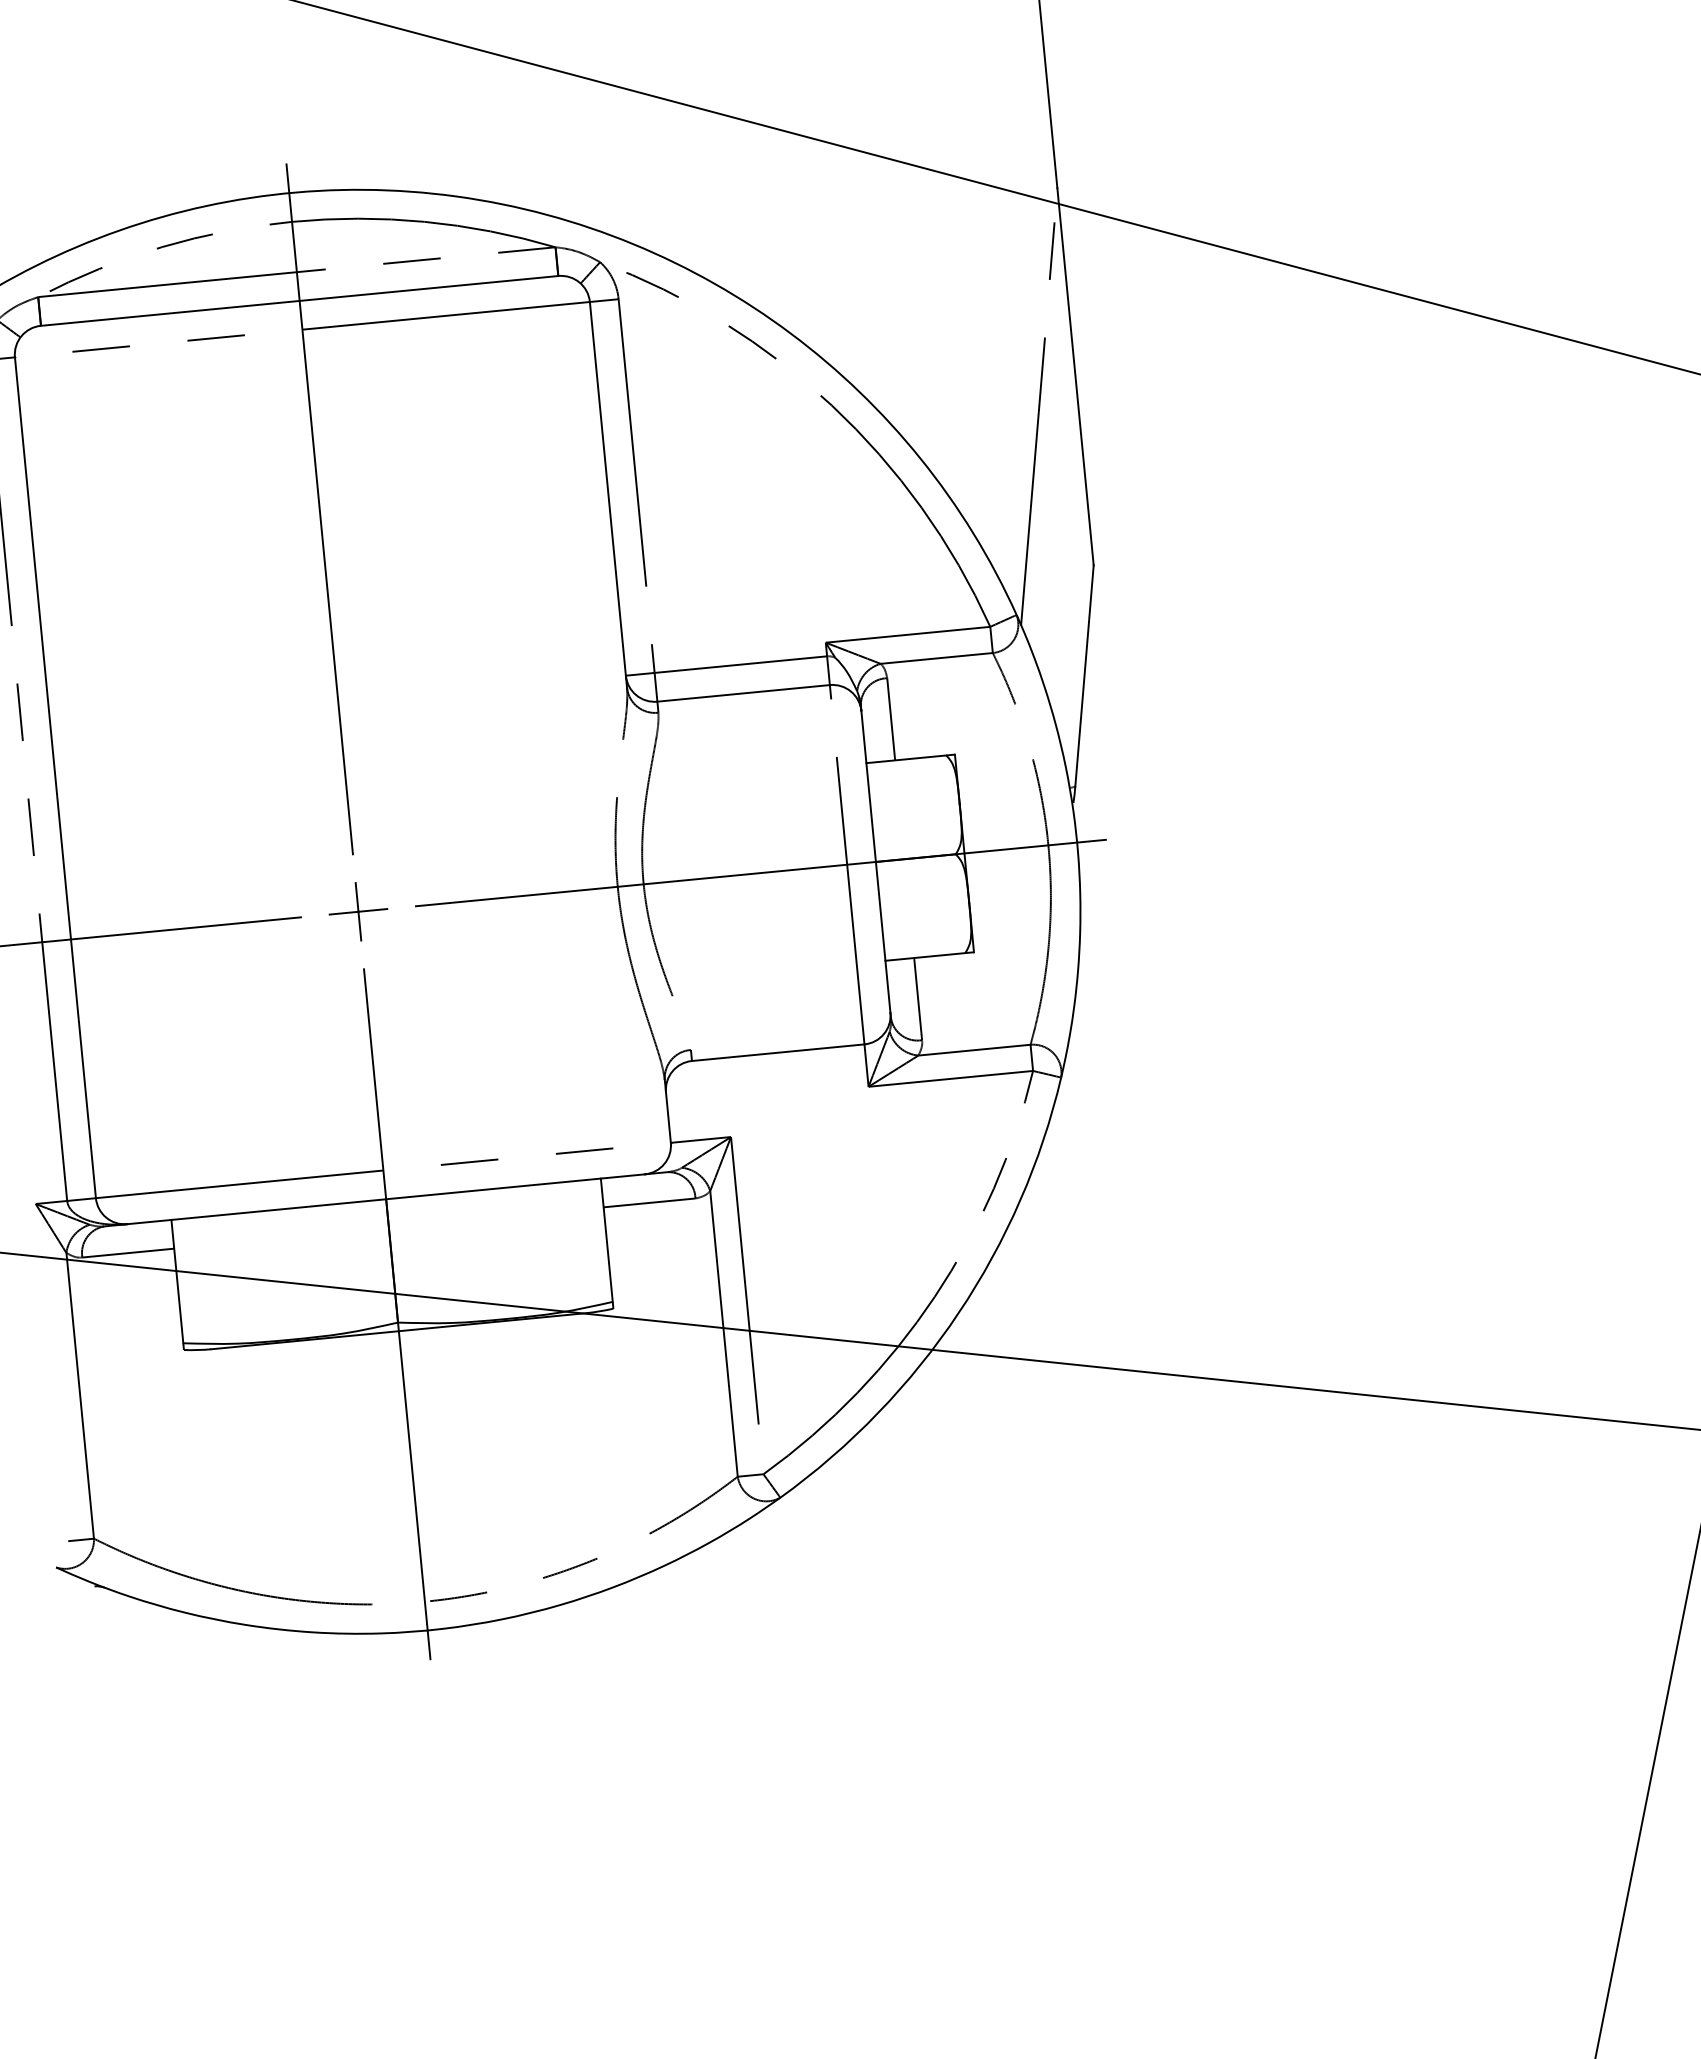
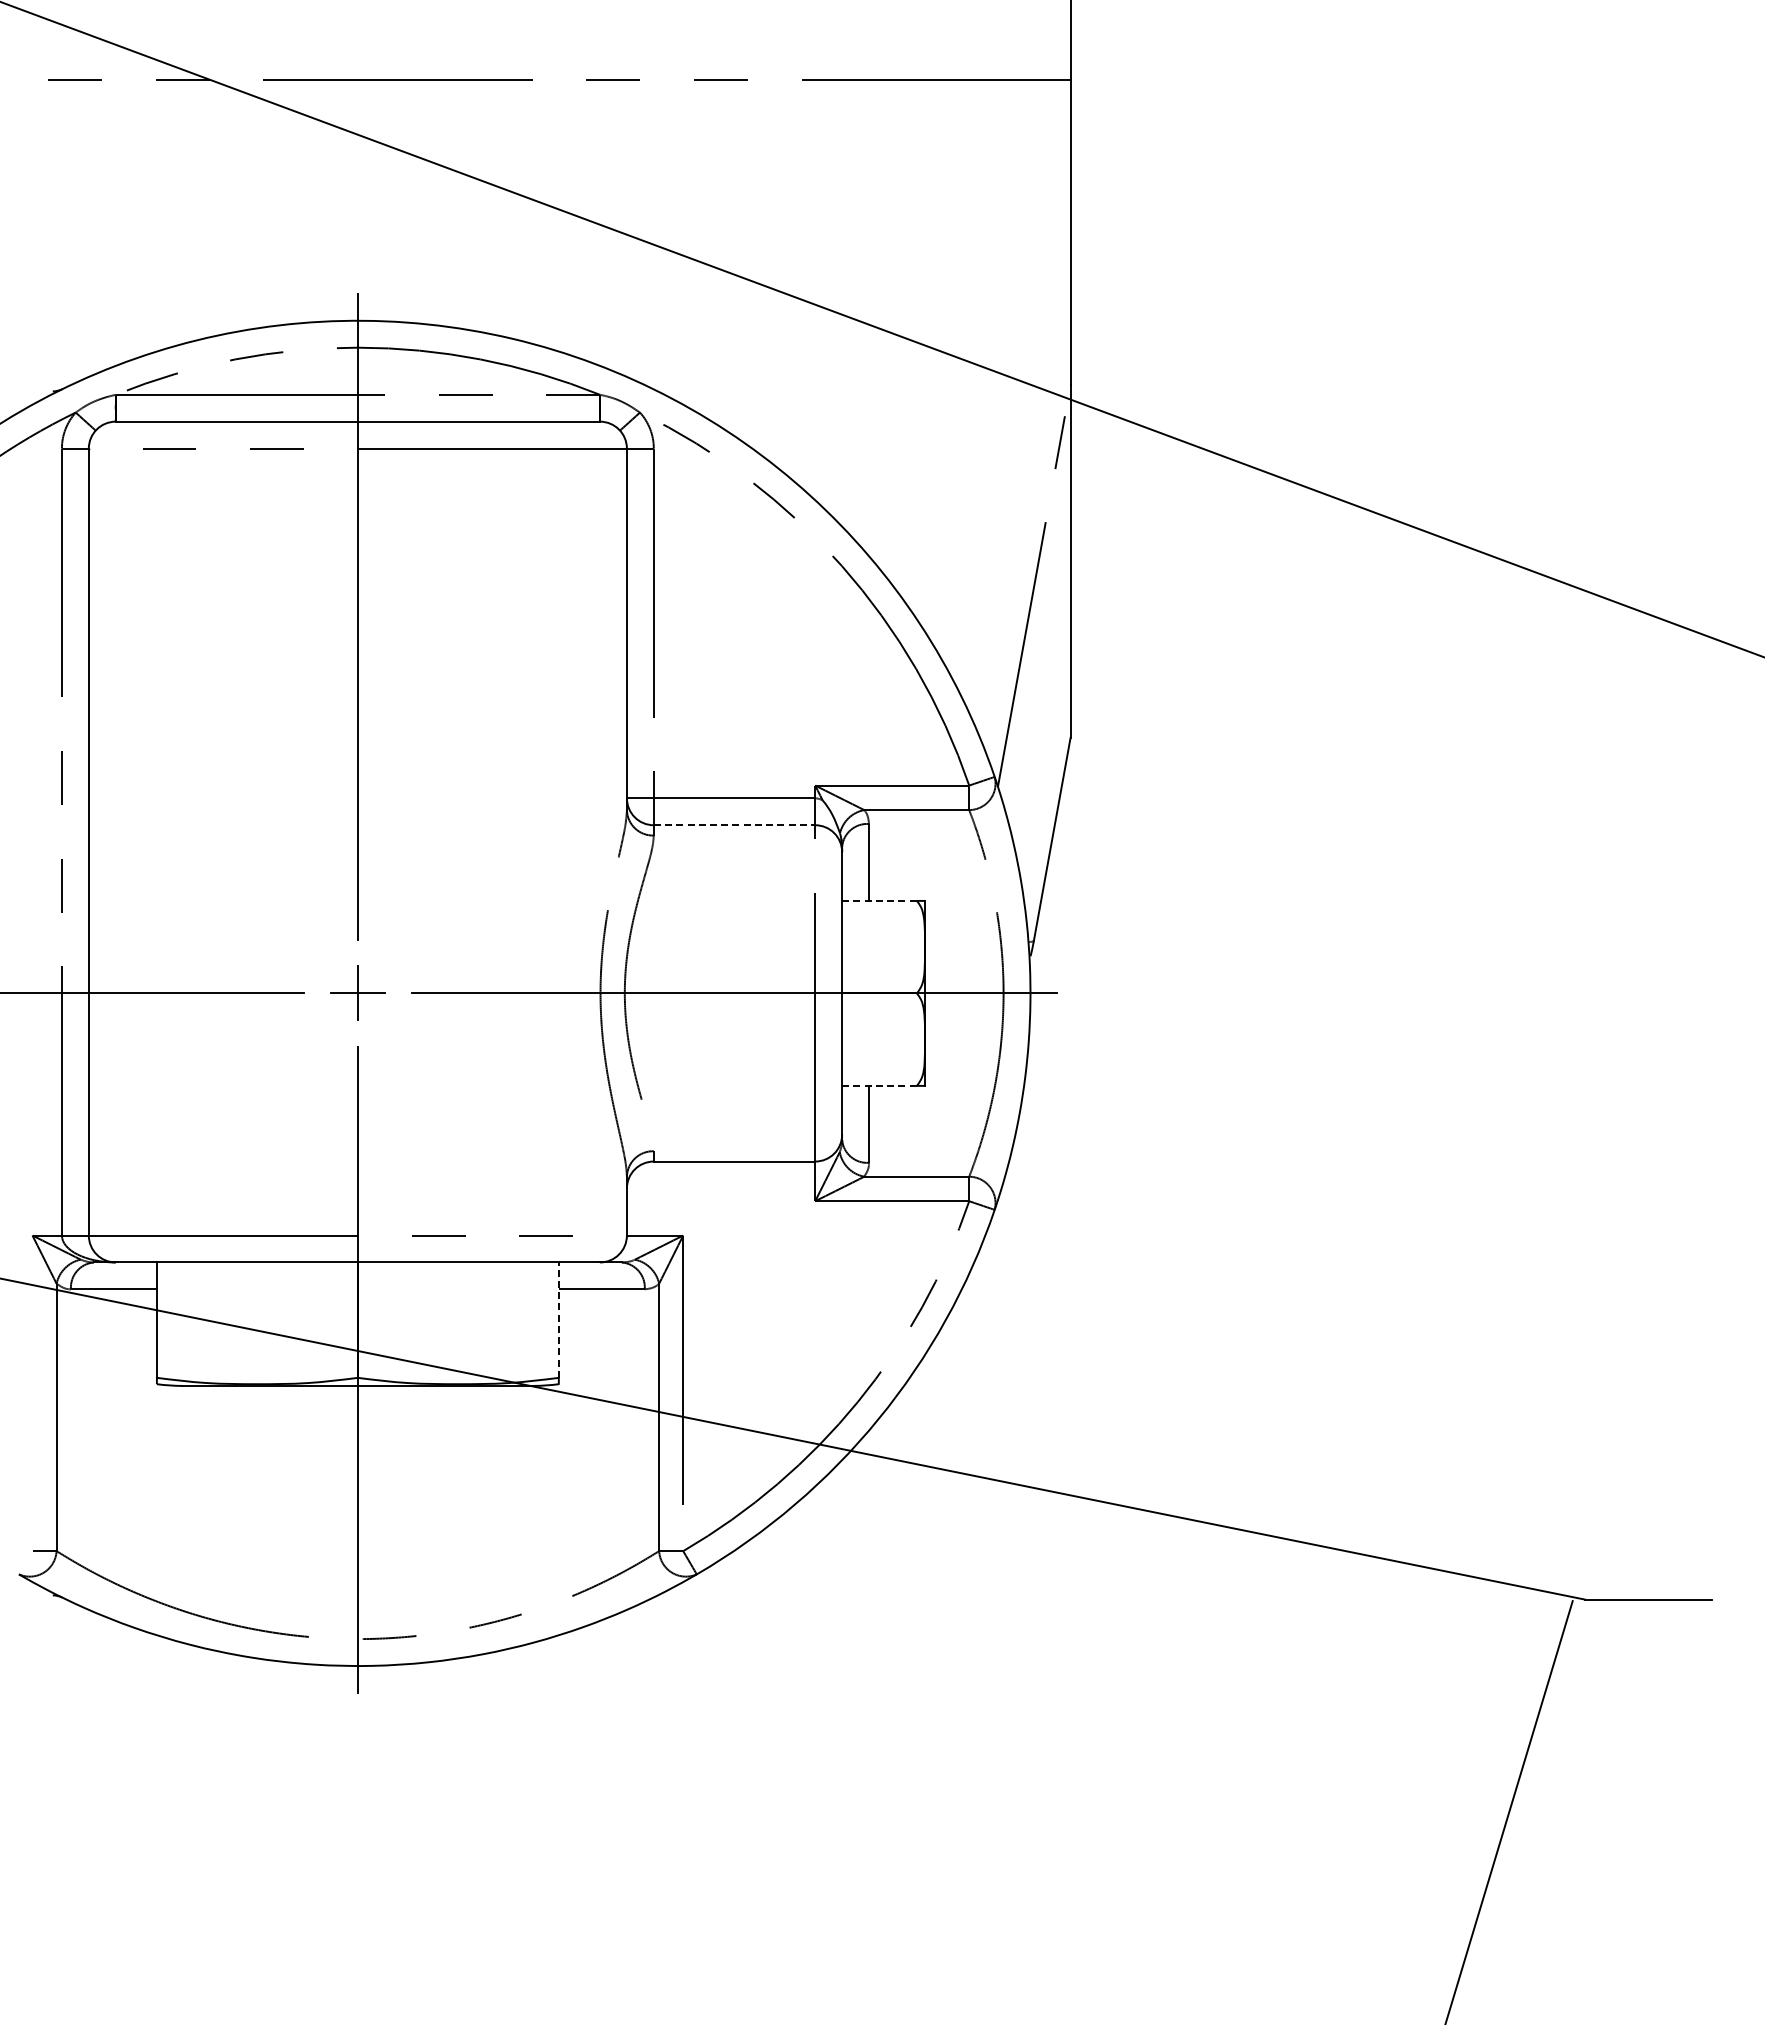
line: (743, 693) -> (734, 825), solid -> dashed
line: (907, 758) -> (880, 900), solid -> dashed
line: (926, 956) -> (880, 1085), solid -> dashed
line: (606, 1240) -> (558, 1320), solid -> dashed

